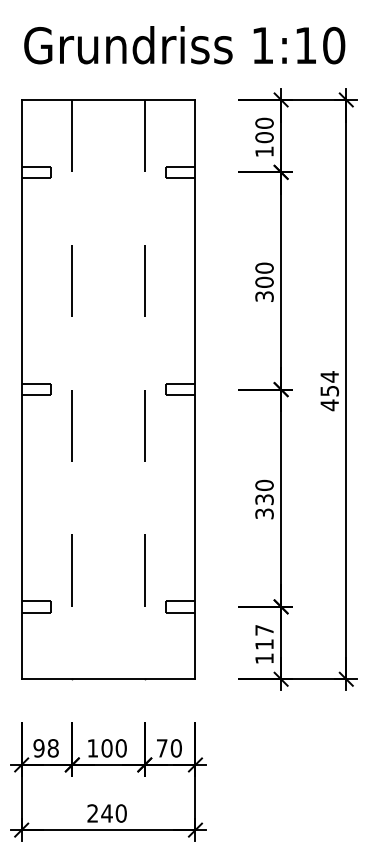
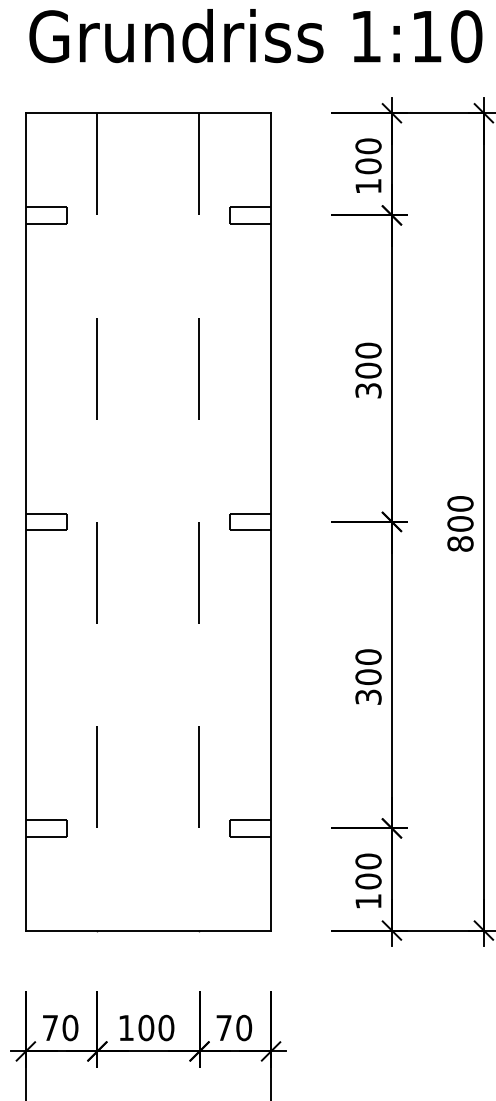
text: (329, 391) -> (460, 524), 454 -> 800
text: (264, 499) -> (368, 676), 330 -> 300
text: (264, 637) -> (368, 871), 117 -> 100
text: (45, 748) -> (59, 1028), 98 -> 70

